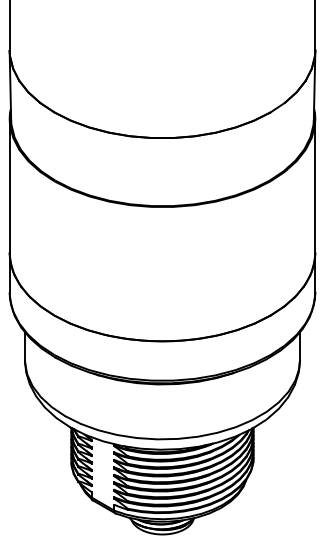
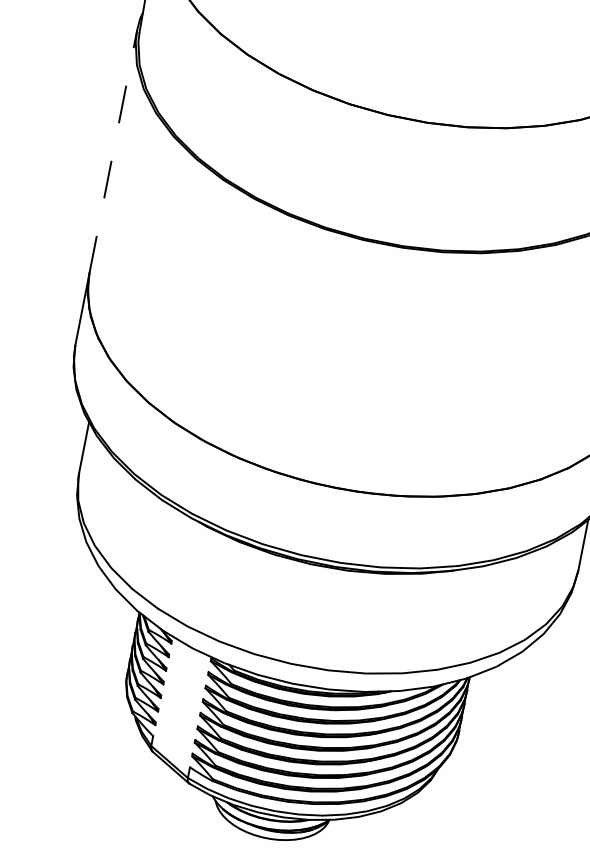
line: (9, 185) -> (113, 150), solid -> dashed

